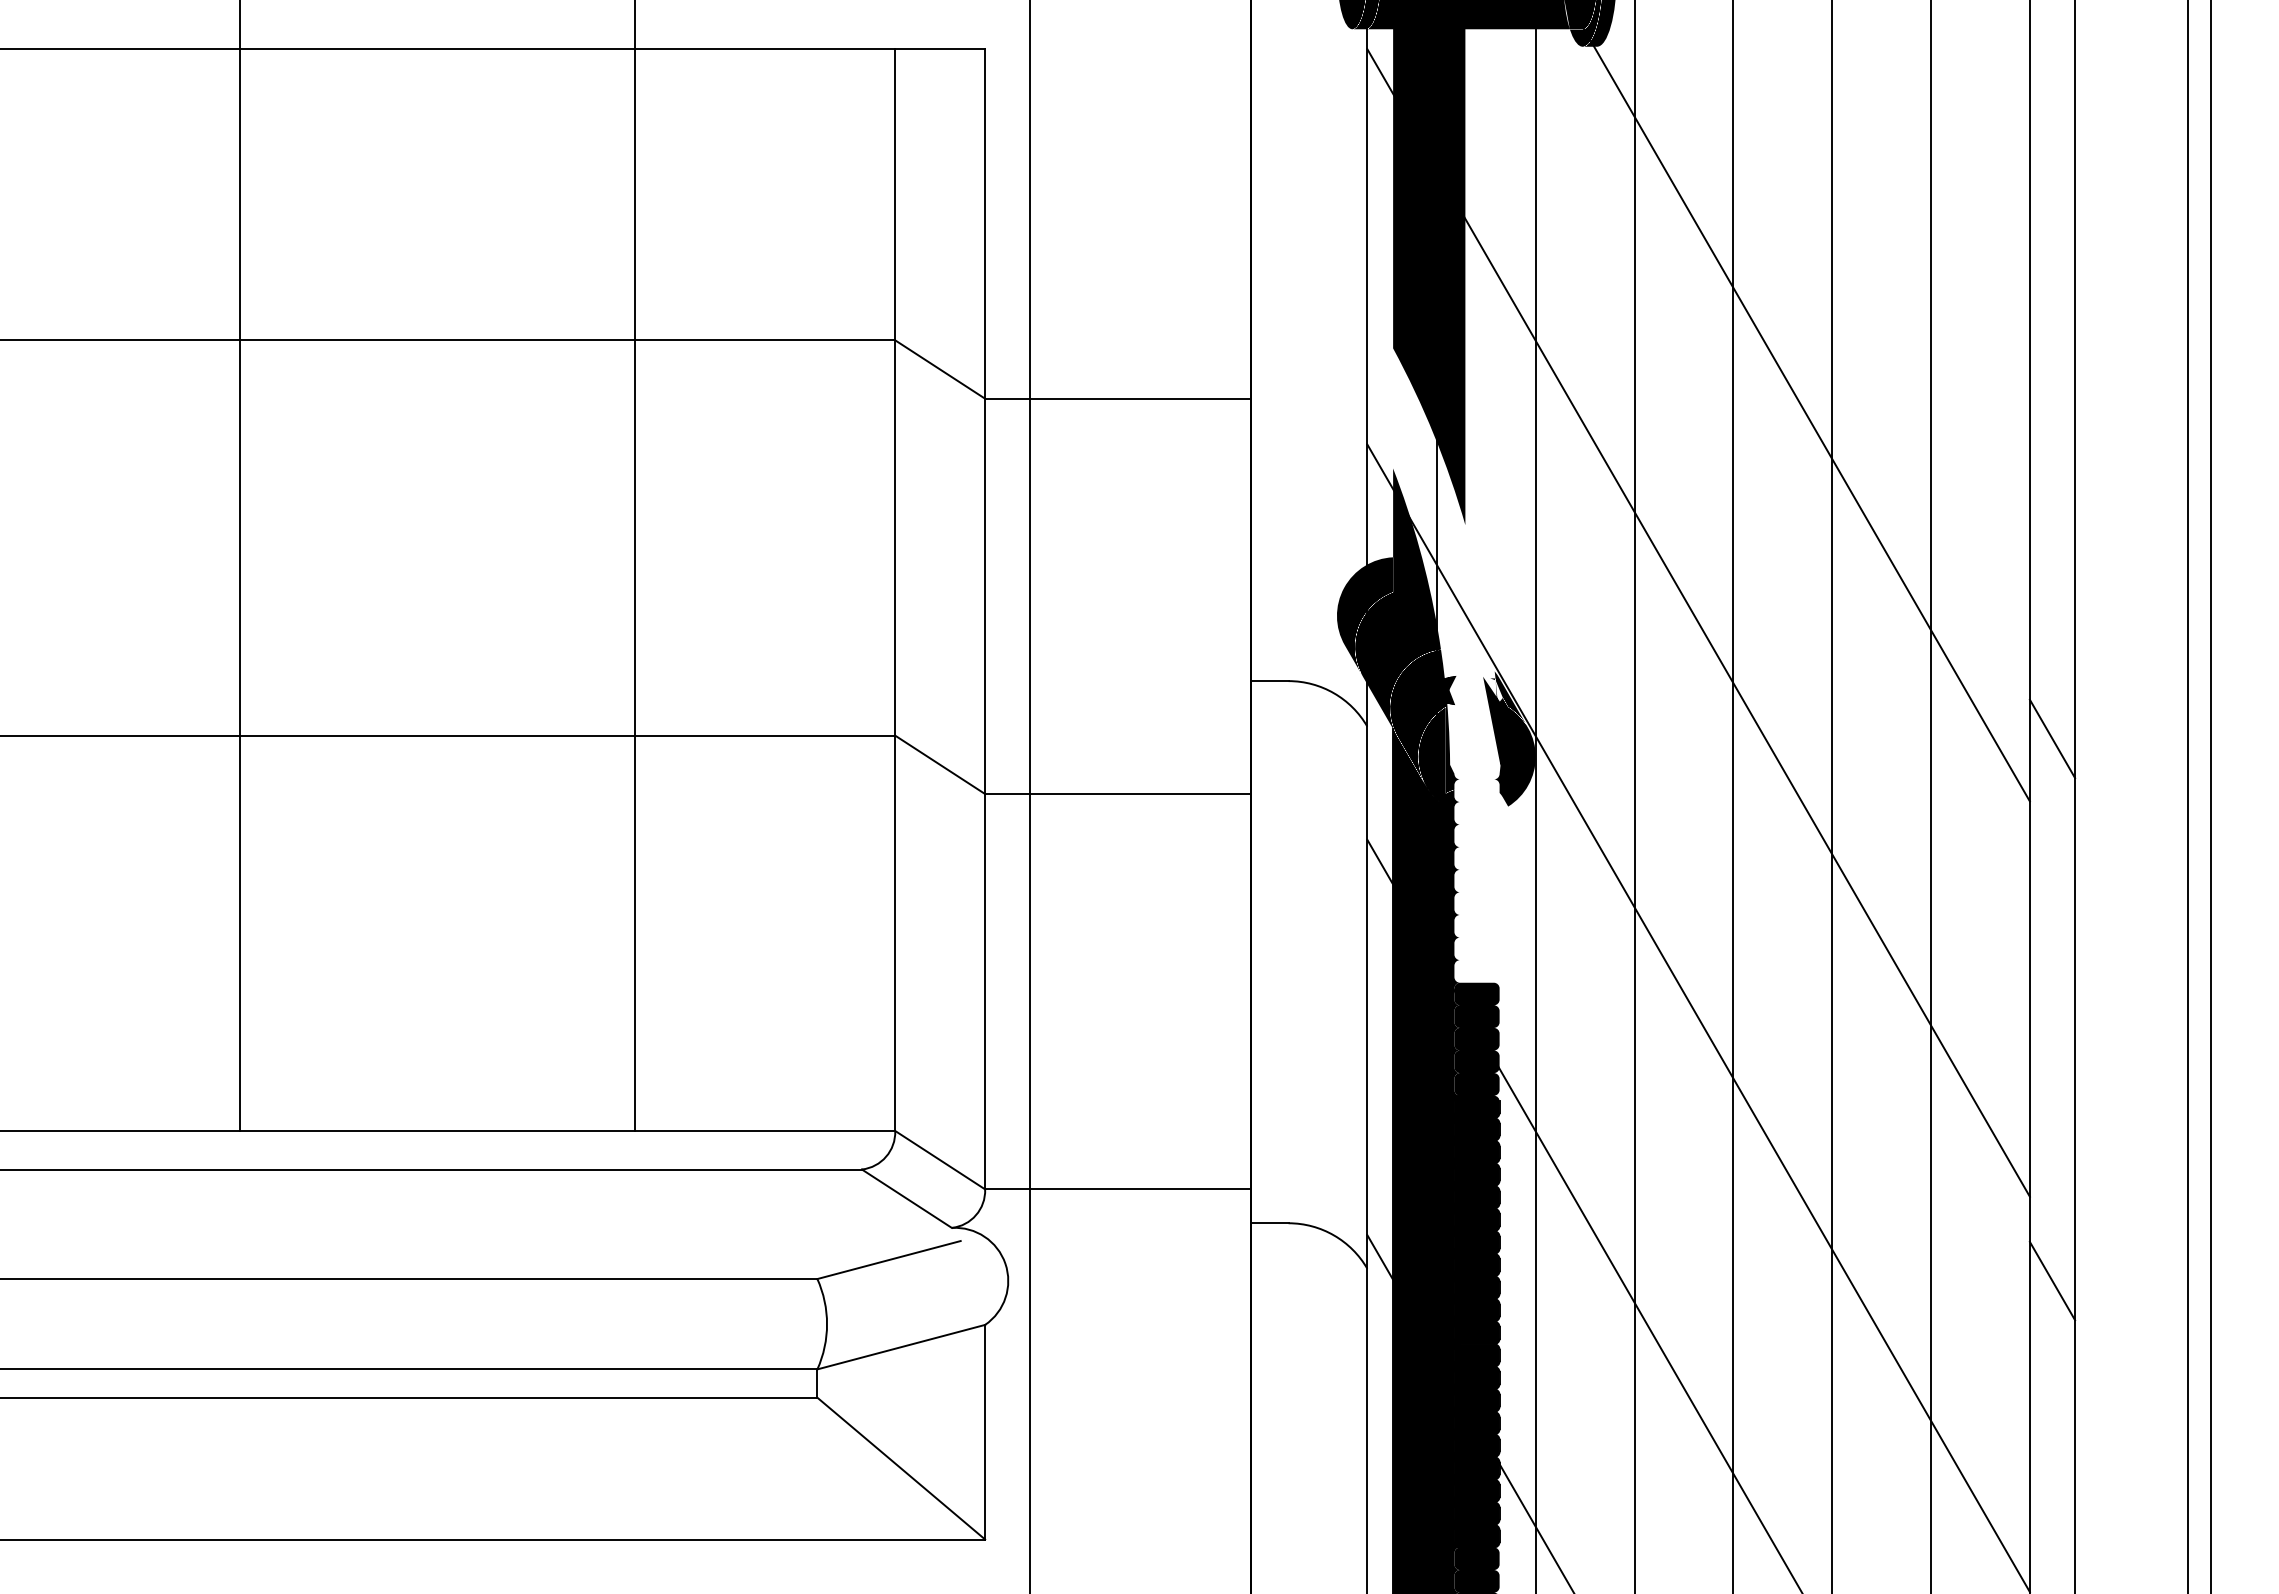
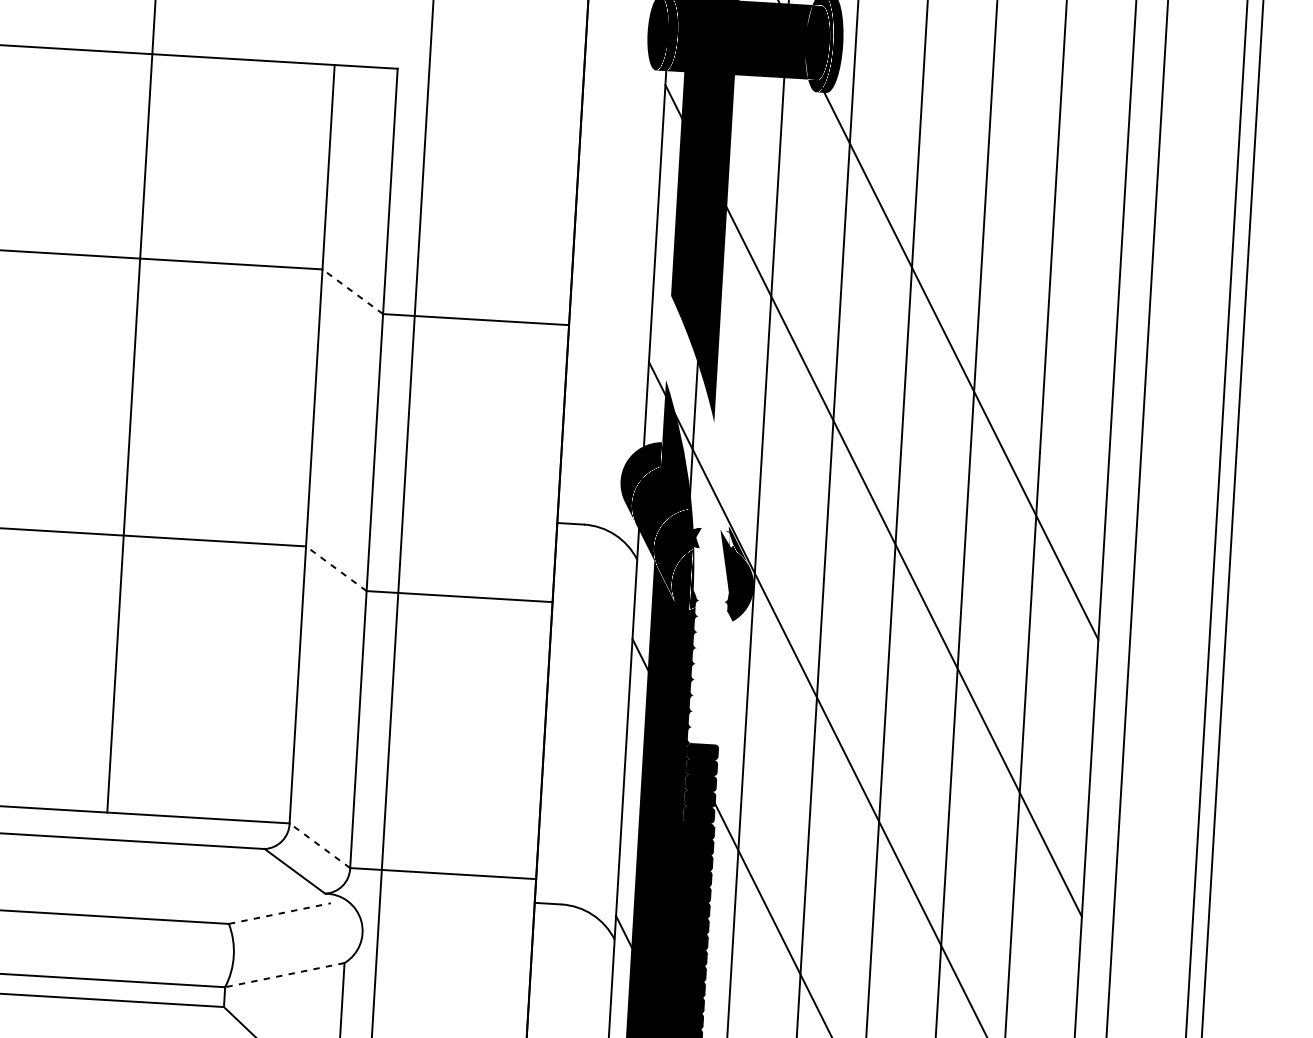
line: (940, 369) -> (353, 291), solid -> dashed
line: (2052, 738) -> (1116, 596), removed
line: (940, 764) -> (336, 568), solid -> dashed
line: (940, 1160) -> (320, 845), solid -> dashed
line: (889, 1259) -> (280, 913), solid -> dashed
line: (2052, 1280) -> (1094, 976), removed
line: (901, 1347) -> (284, 975), solid -> dashed

